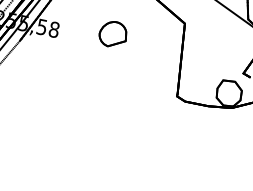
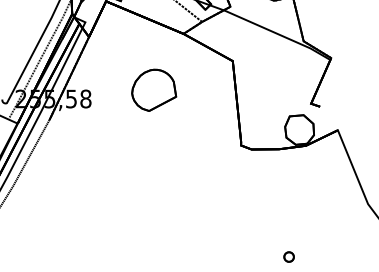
part: (112, 34) -> (153, 90), size x1.4

